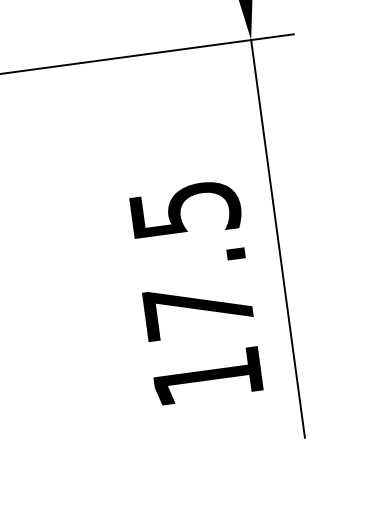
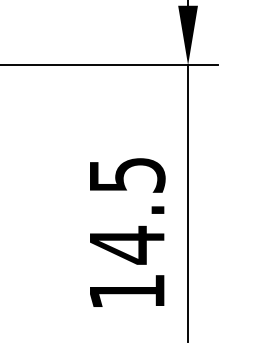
text: (198, 309) -> (127, 244), 17.5 -> 14.5

